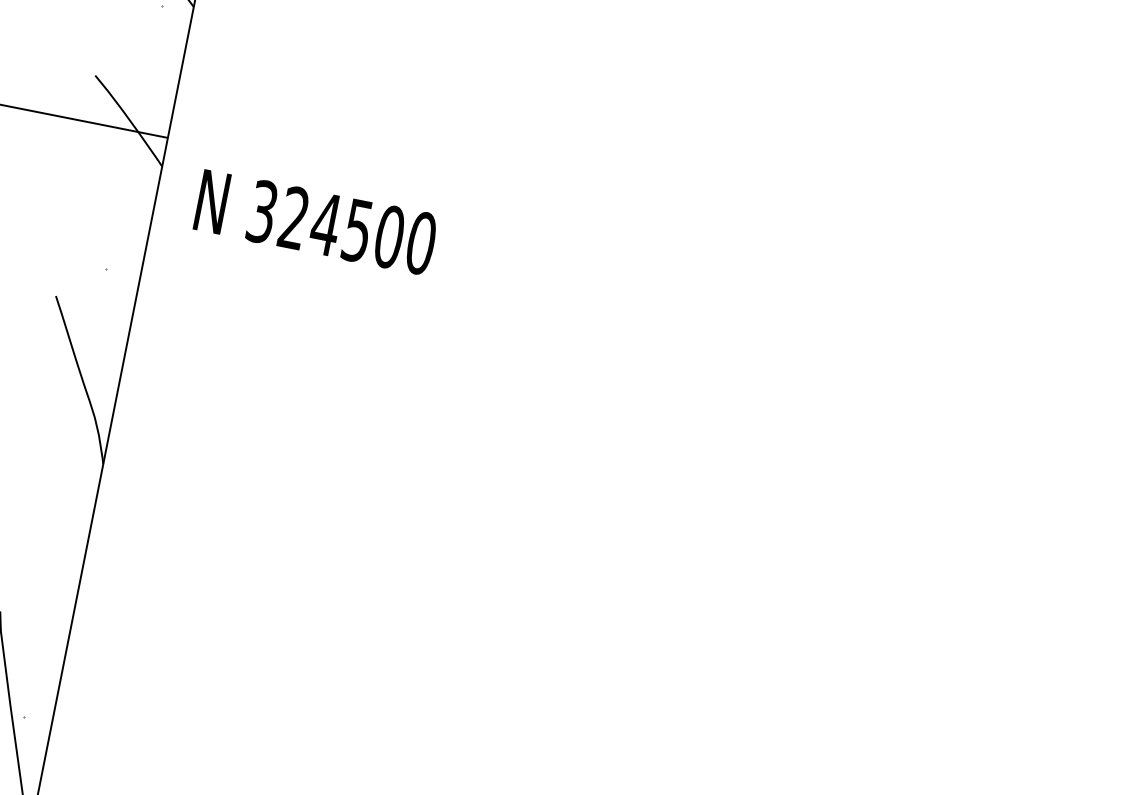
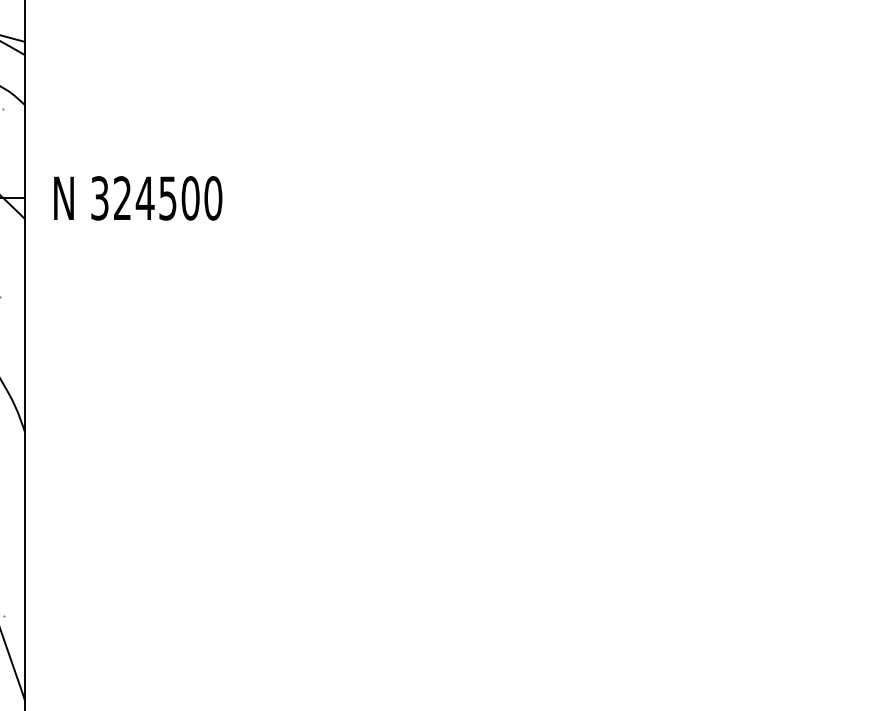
text: (316, 222) -> (138, 198), moved

